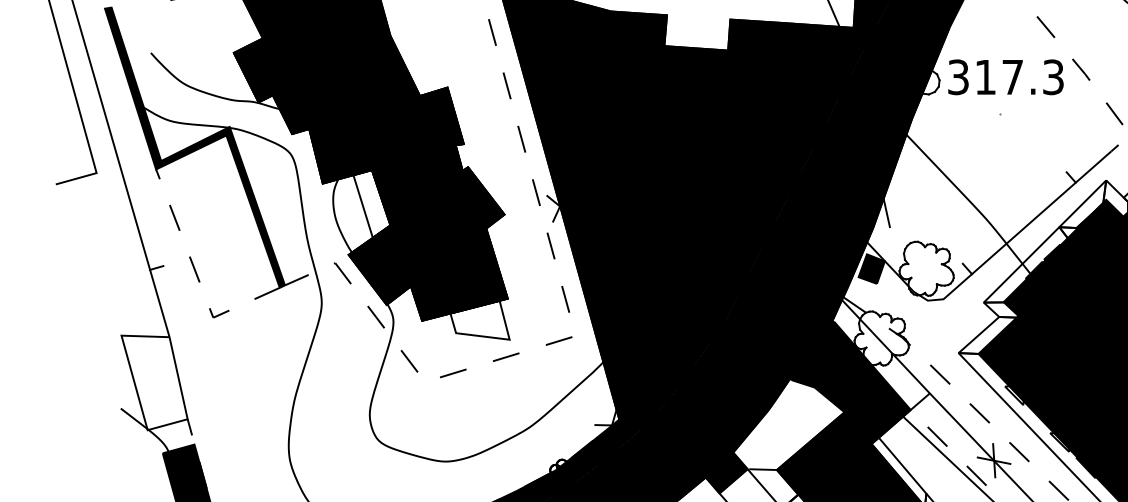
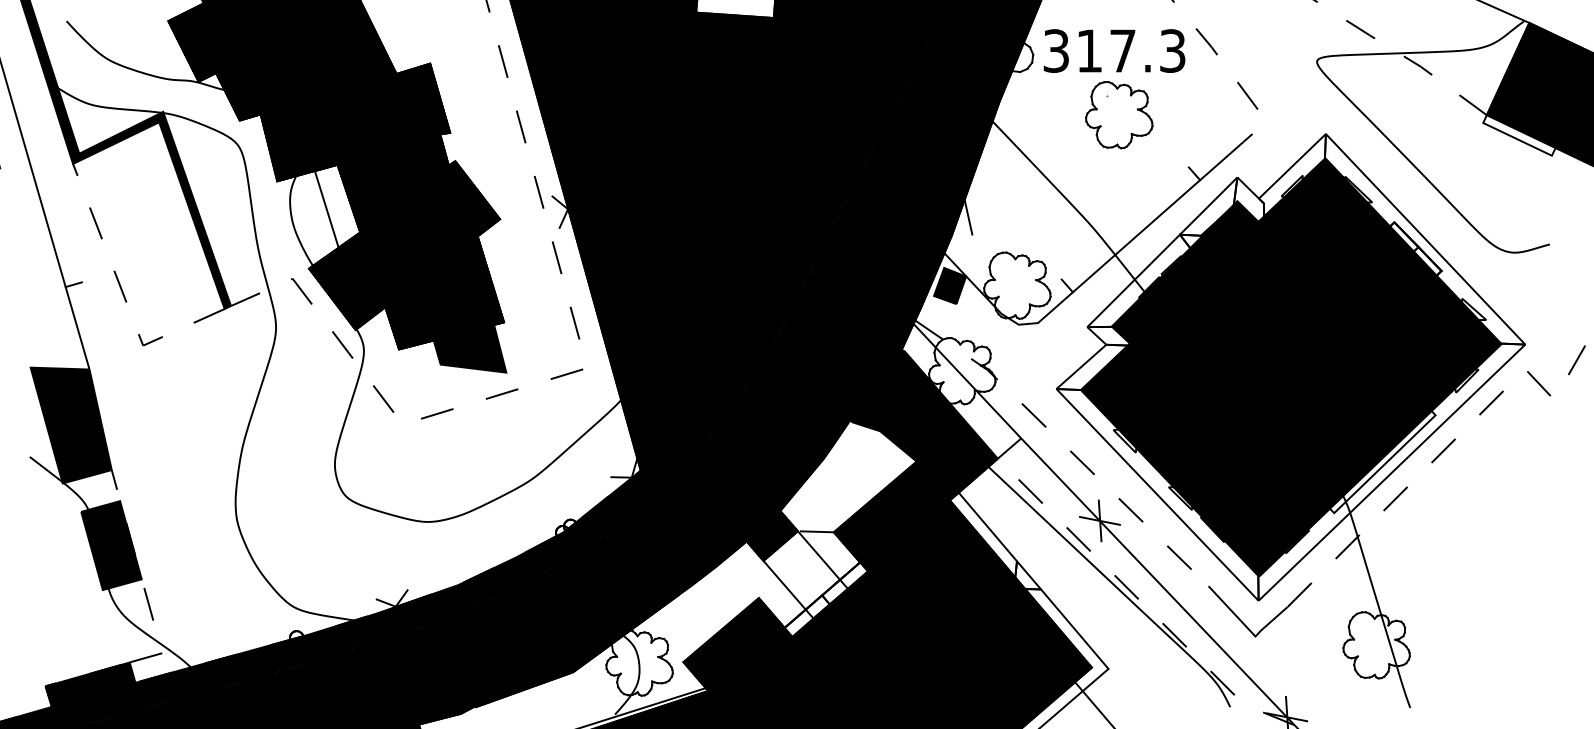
part: (1010, 129) -> (1119, 115), added
fill: (479, 320) -> (469, 348), added
fill: (154, 382) -> (70, 425), added

